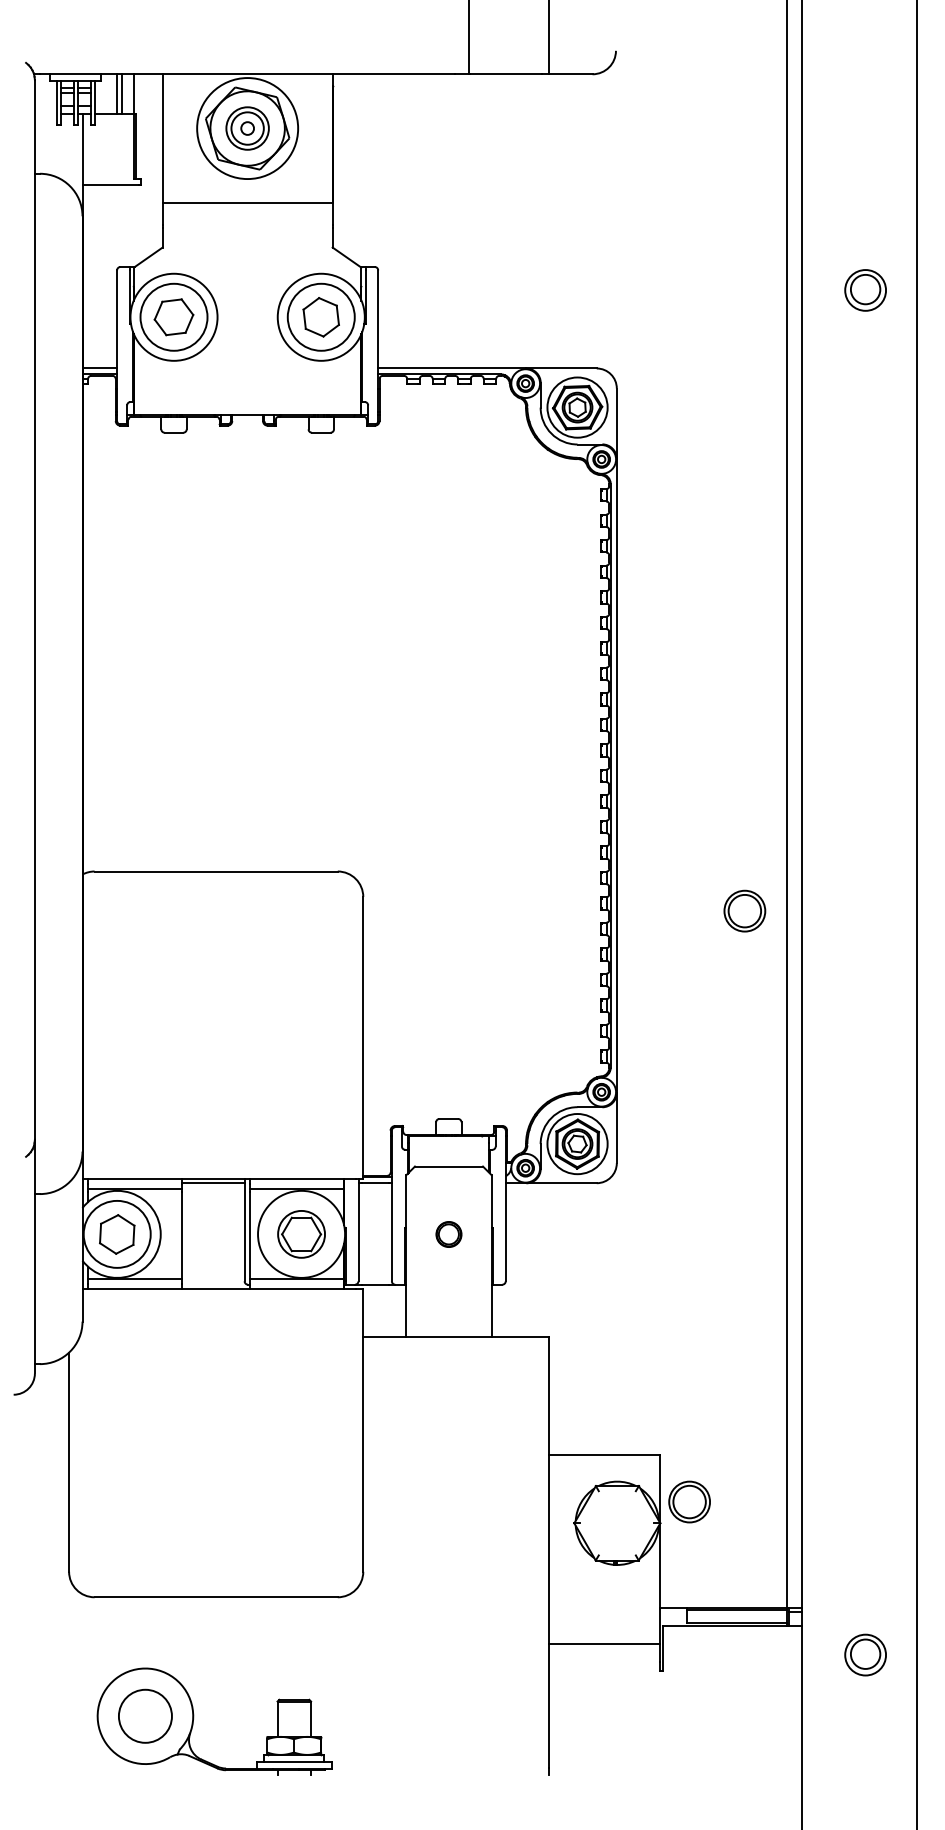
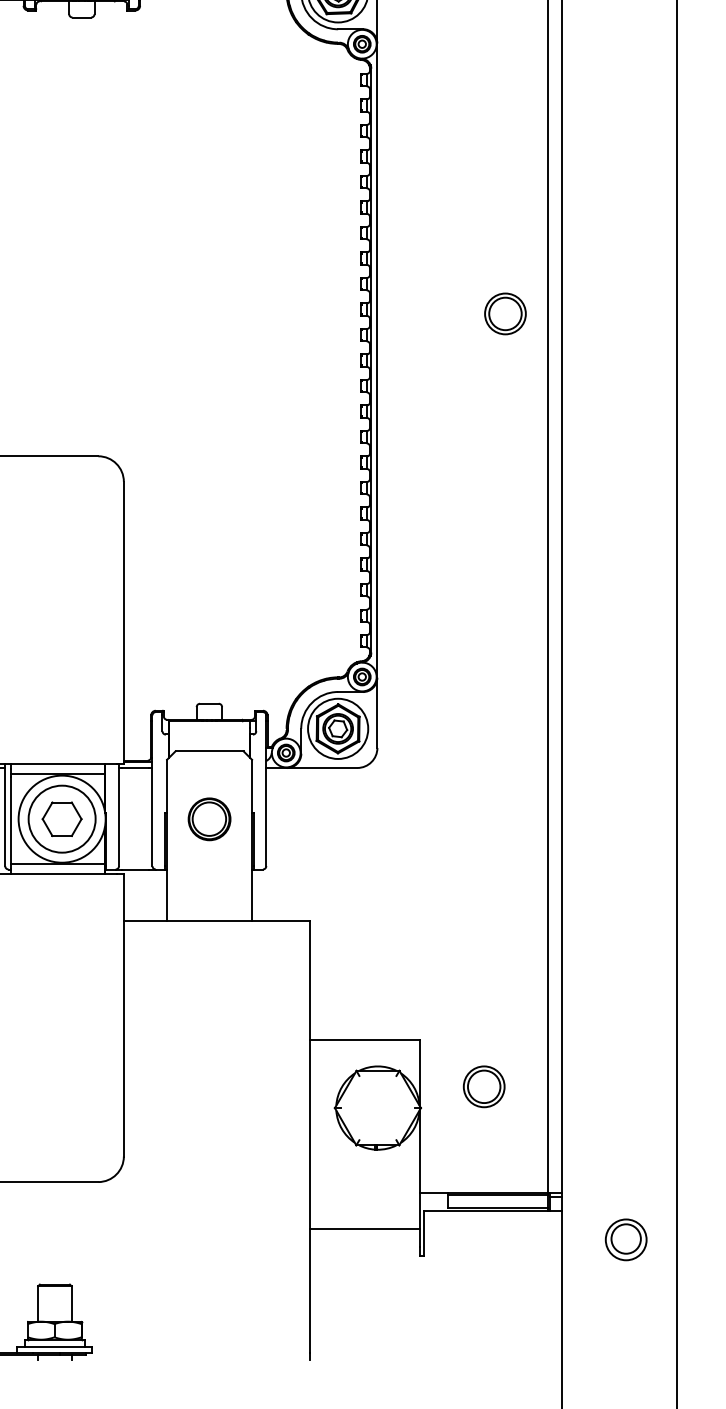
part: (744, 910) -> (505, 313), moved
circle: (301, 1233) -> (62, 818), size x1.43
part: (448, 1234) -> (209, 819), size x1.67
part: (689, 1501) -> (484, 1086), moved

